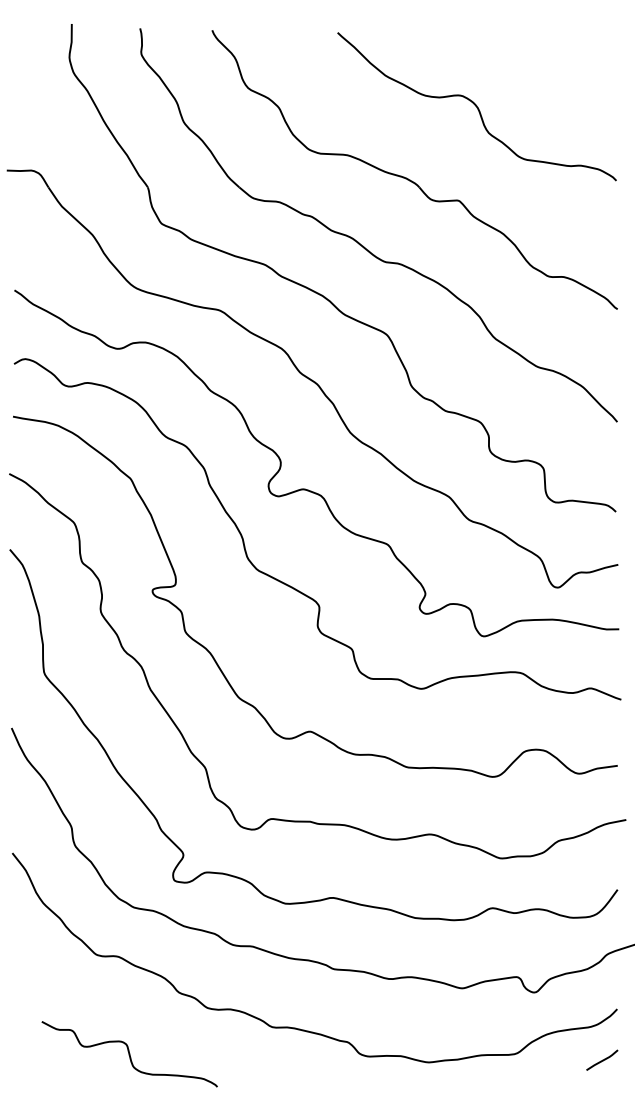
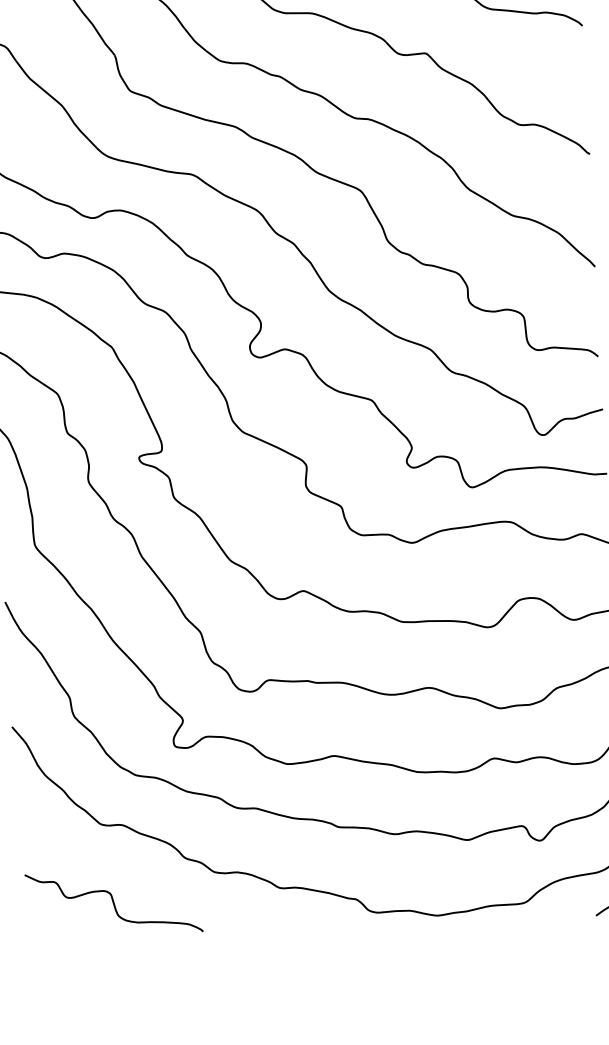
curve: (129, 1054) -> (113, 903), moved

